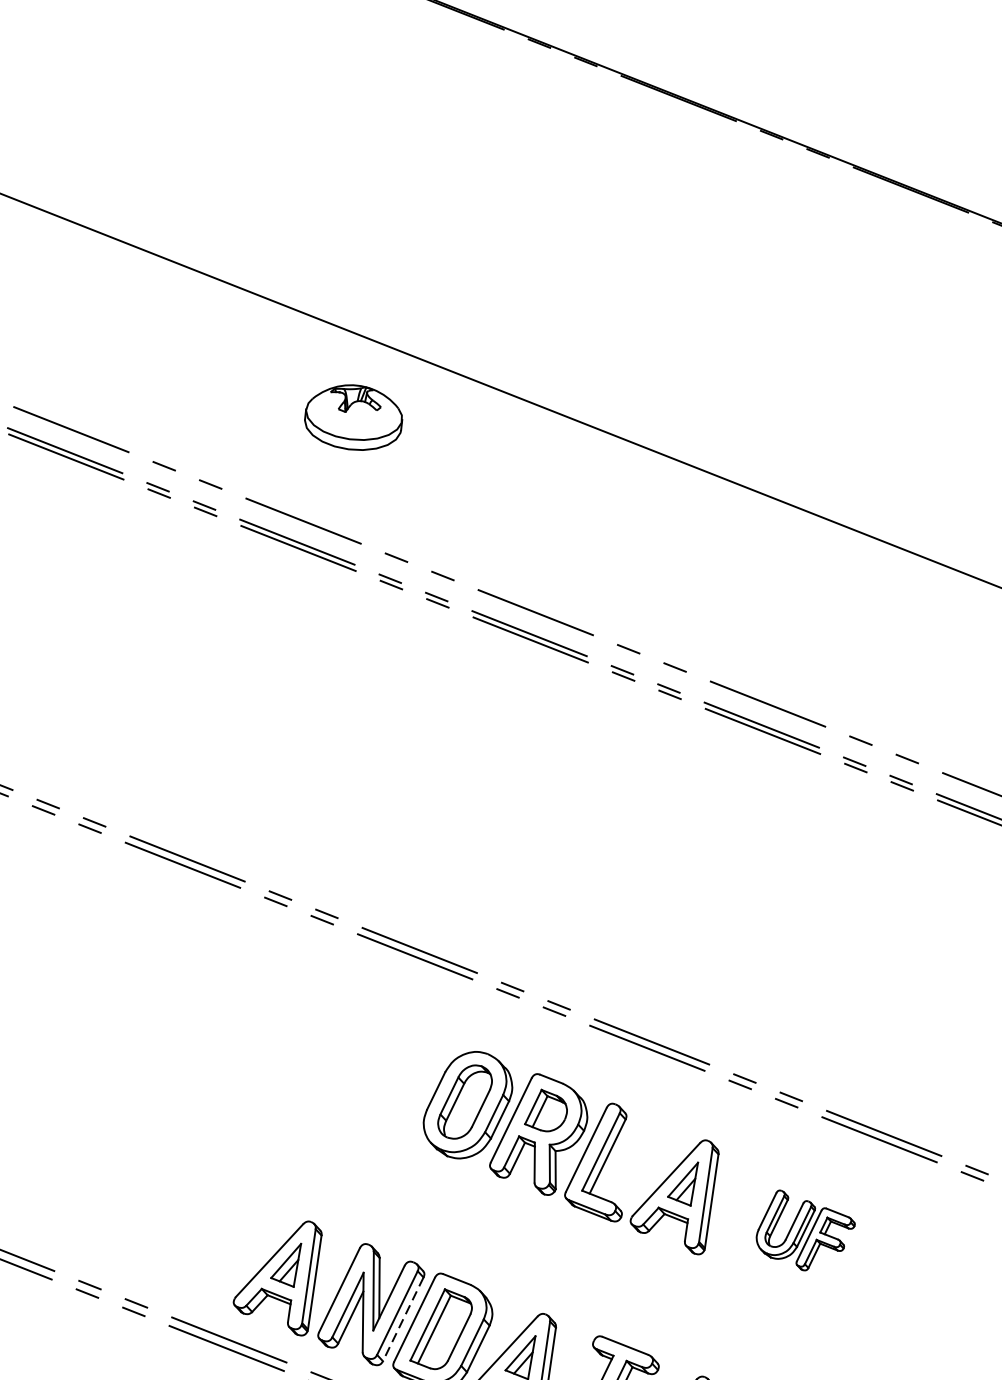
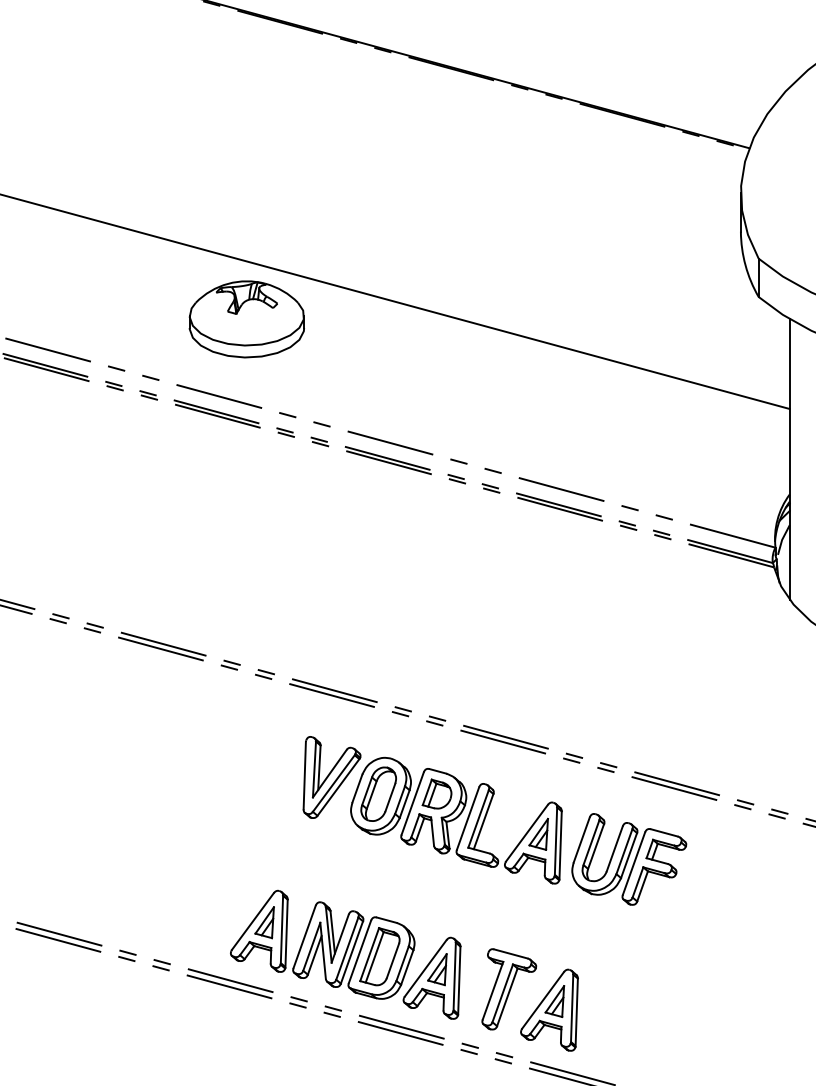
part: (353, 417) -> (246, 319), size x1.67
part: (401, 1071) -> (331, 777), added
part: (805, 1232) -> (629, 859), size x1.67
line: (402, 1320) -> (351, 953), dashed -> solid

